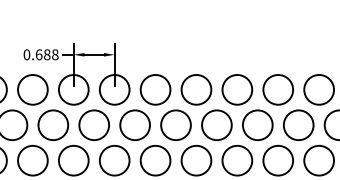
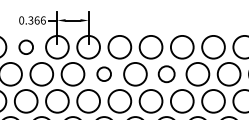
text: (46, 54) -> (36, 20), 0.688 -> 0.366
circle: (32, 89) -> (25, 46), size x0.6
circle: (134, 124) -> (103, 73), size x0.6
circle: (216, 124) -> (166, 73), size x0.7

